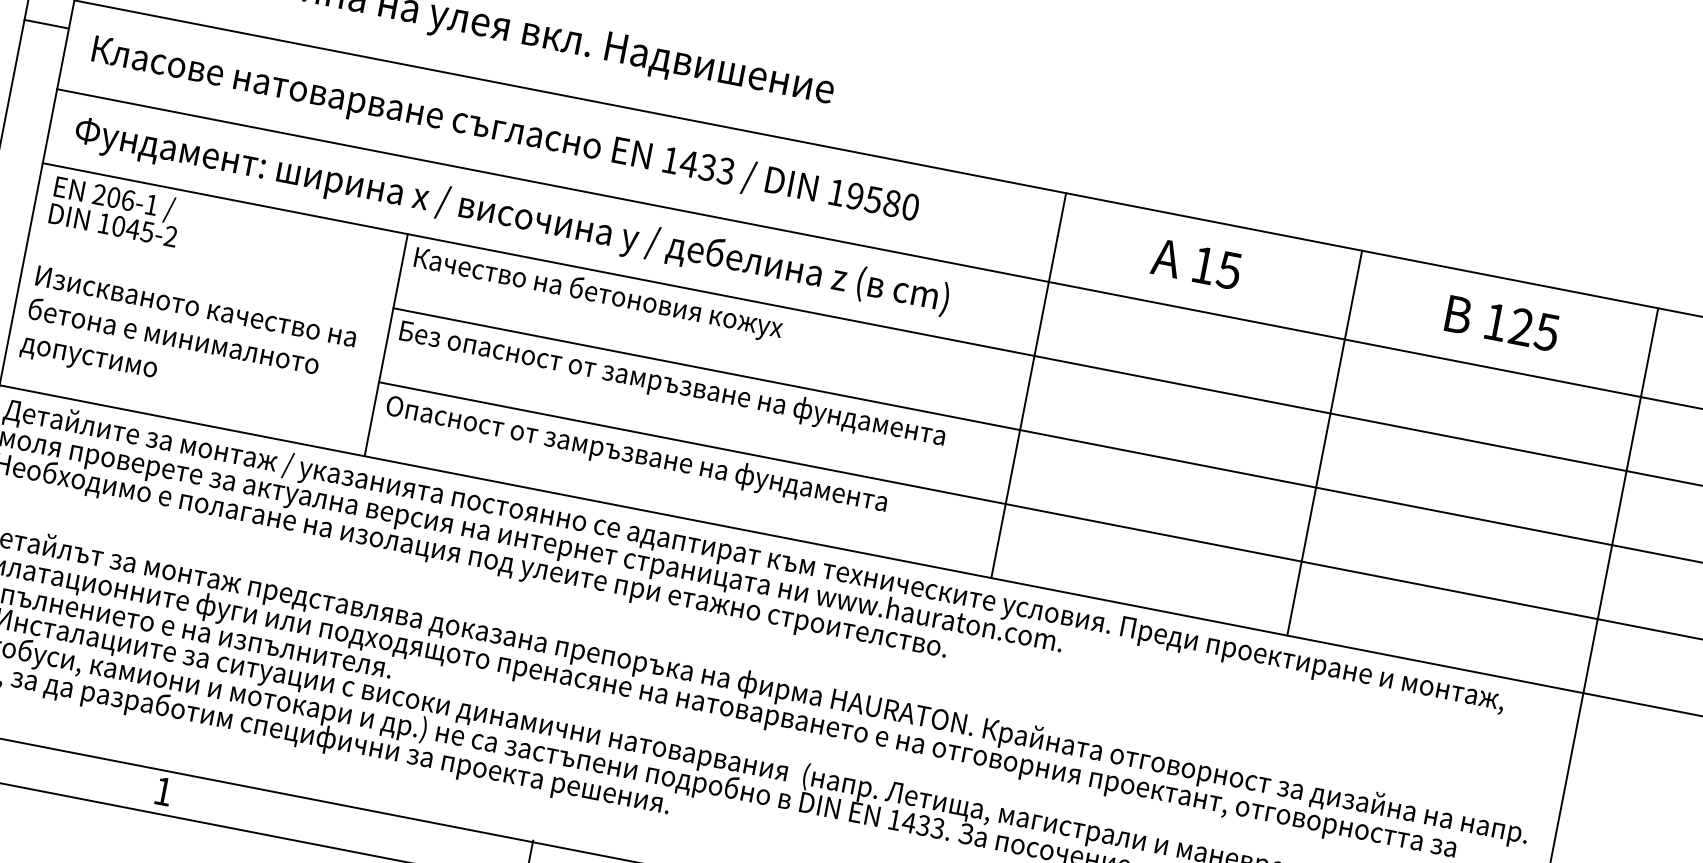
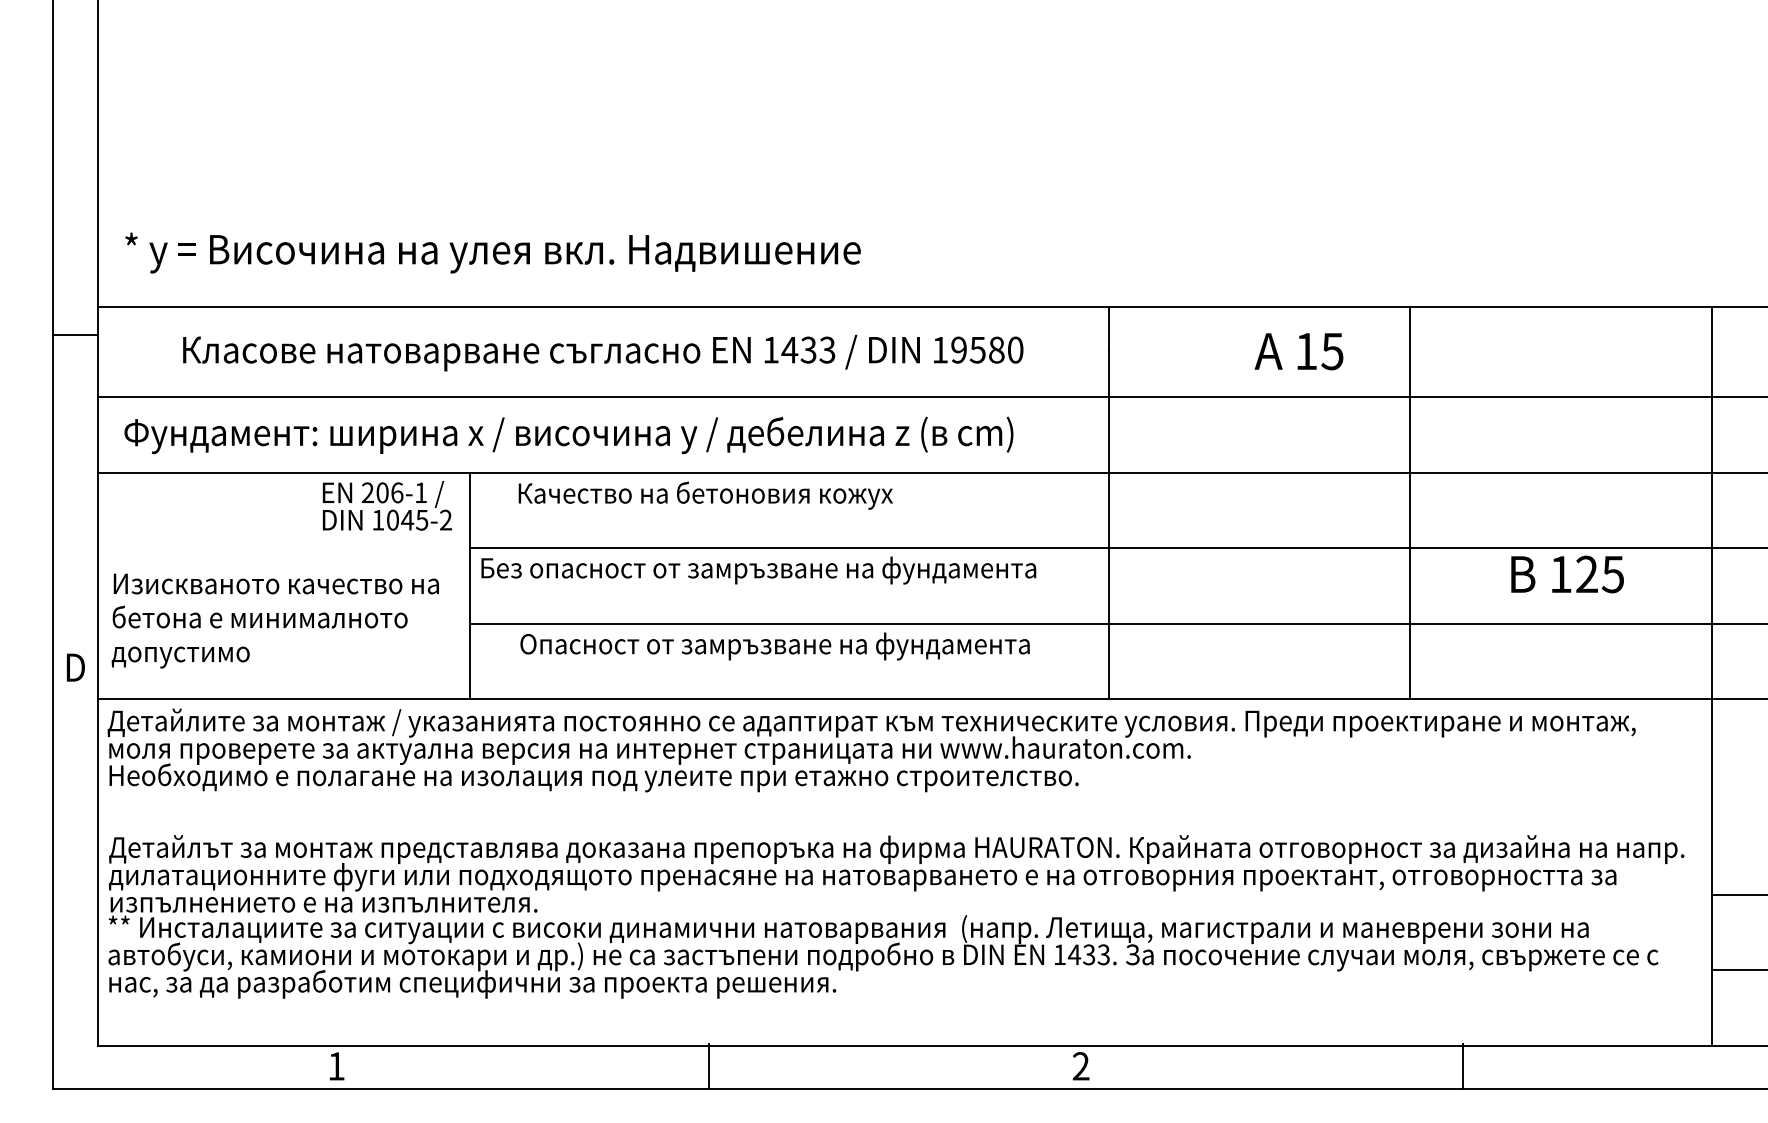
text: (505, 130) -> (603, 352), moved
text: (116, 210) -> (387, 505), moved
text: (1195, 263) -> (1298, 351), moved
text: (598, 294) -> (705, 495), moved
text: (1502, 323) -> (1567, 574), moved
text: (636, 455) -> (774, 646), moved

